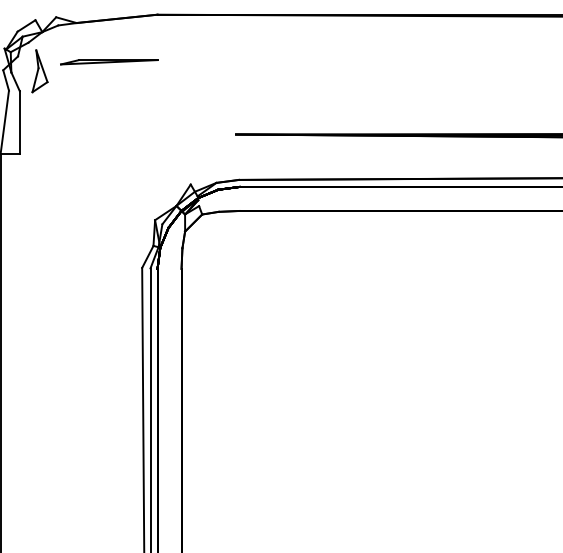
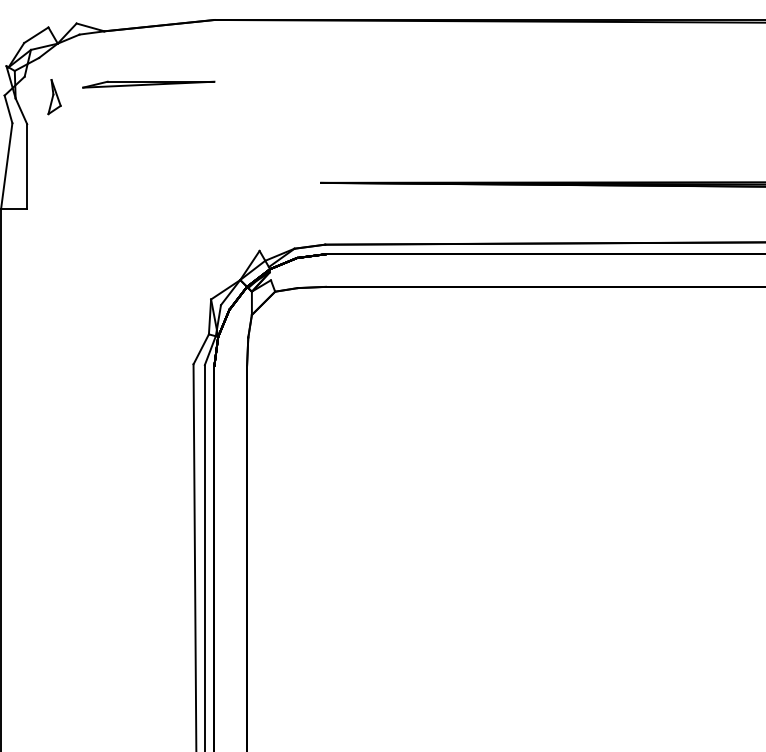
part: (39, 71) -> (53, 97), size x0.6

